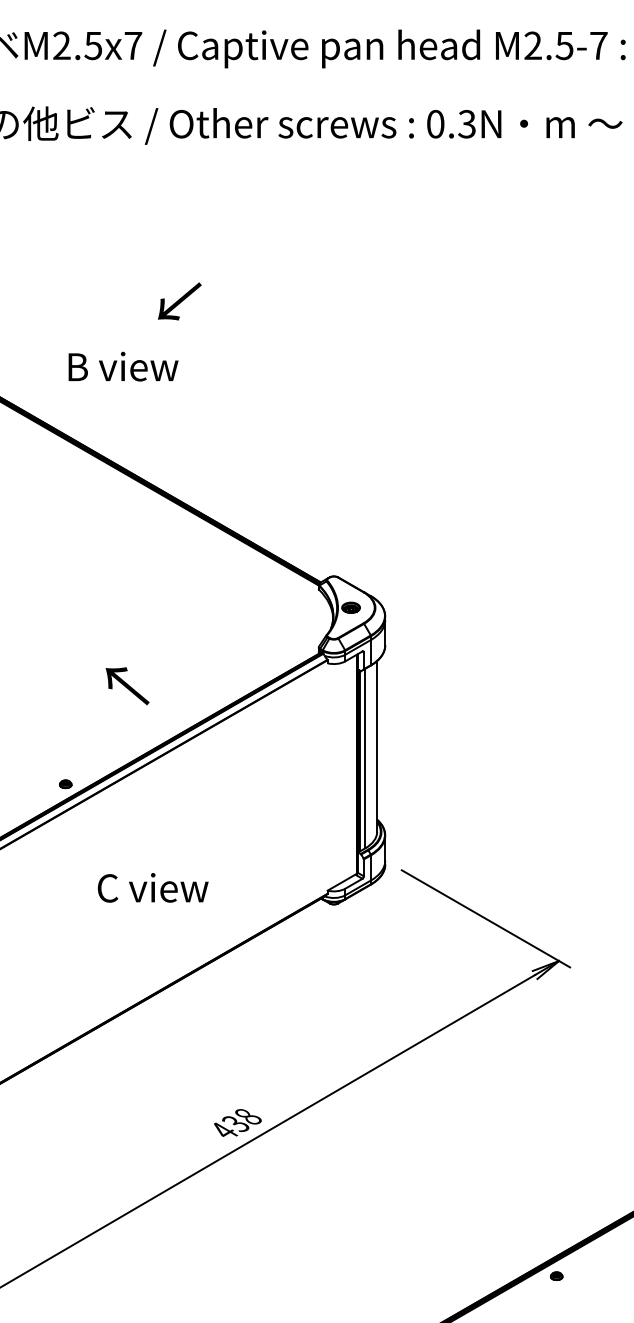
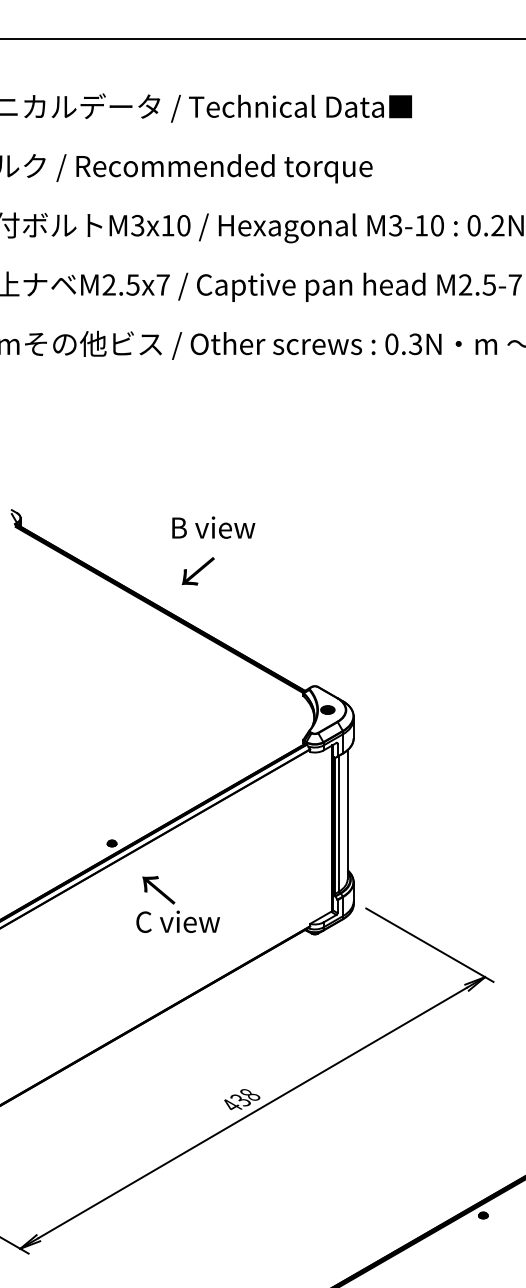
text: (178, 301) -> (197, 571), moved
text: (123, 366) -> (213, 527), moved
text: (127, 686) -> (158, 890), moved

